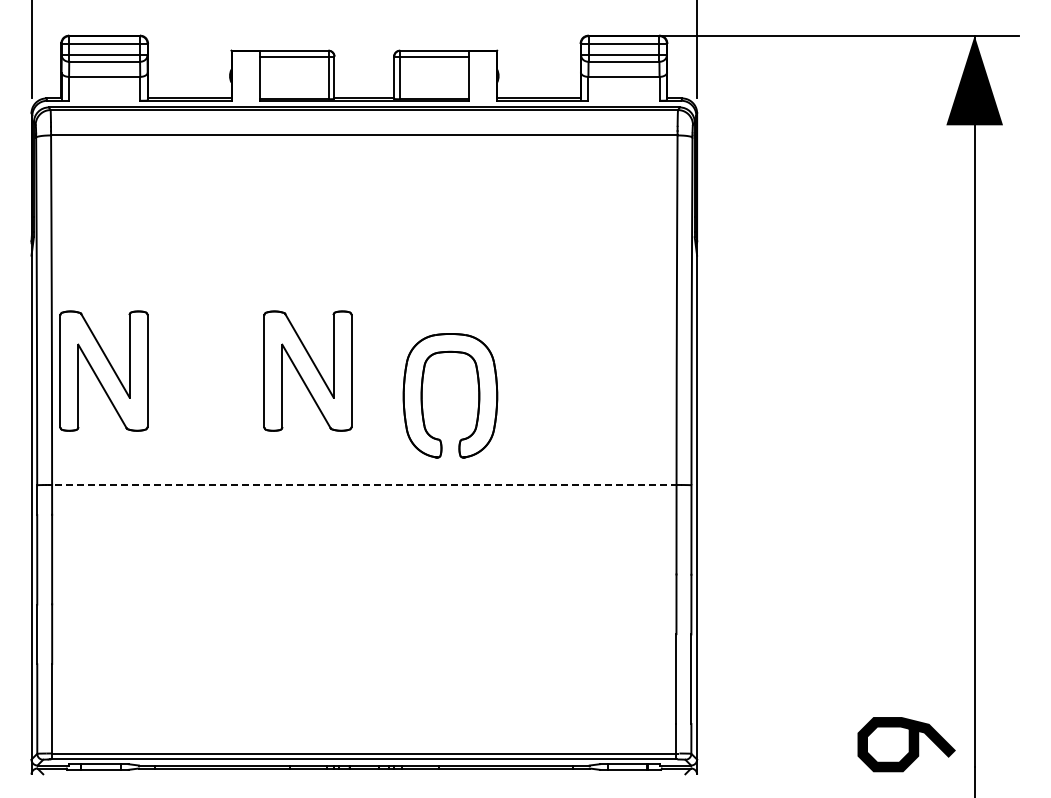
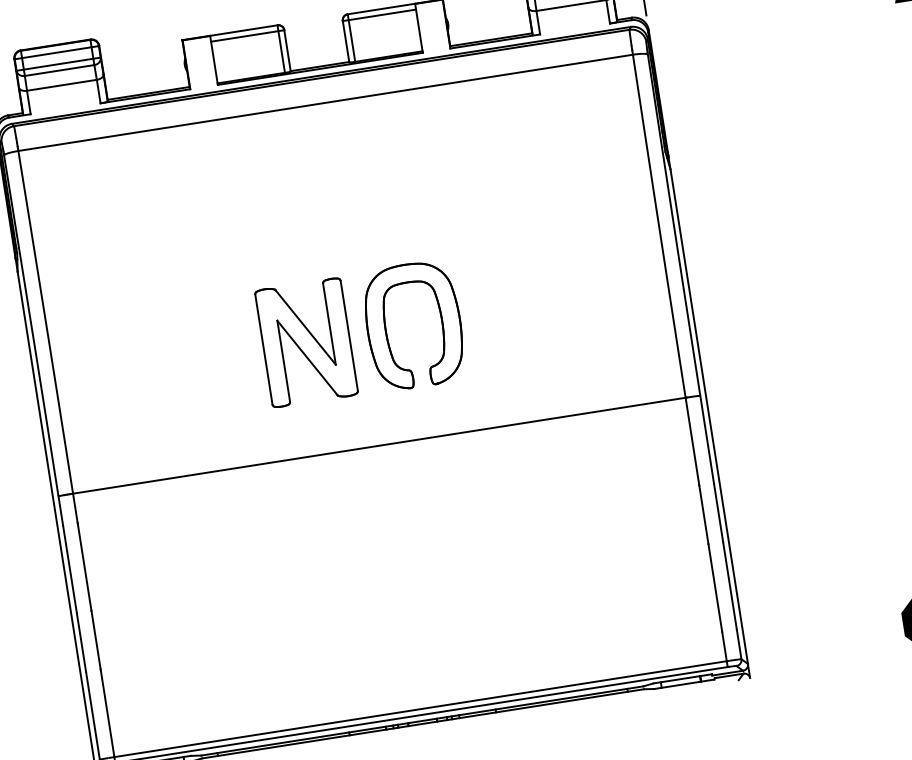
part: (103, 370) -> (105, 373), removed
part: (422, 395) -> (386, 329), moved
line: (365, 484) -> (380, 445), dashed -> solid

